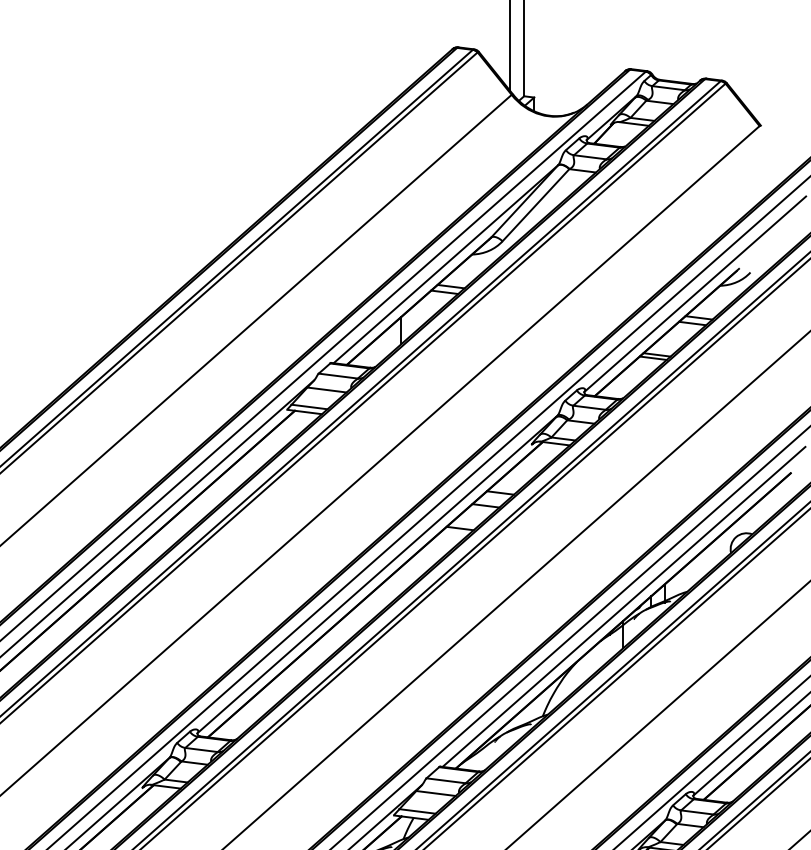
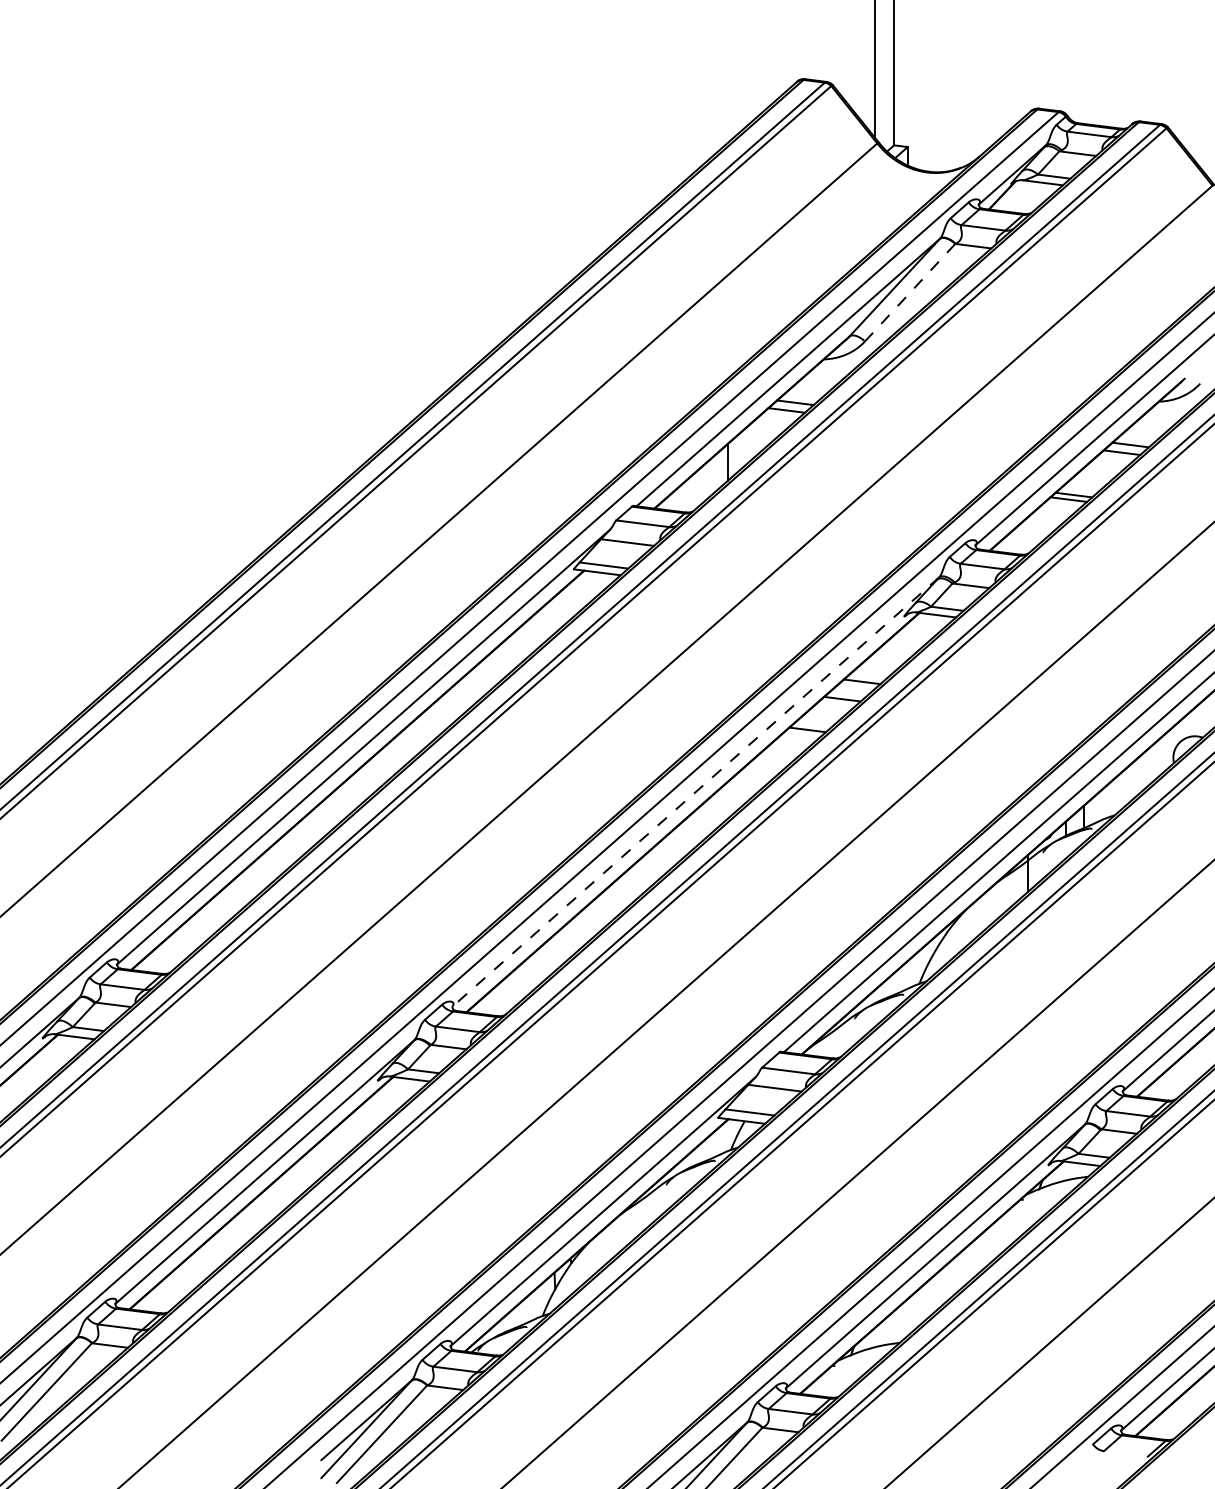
line: (535, 205) -> (909, 293), solid -> dashed
line: (377, 574) -> (695, 792), solid -> dashed

